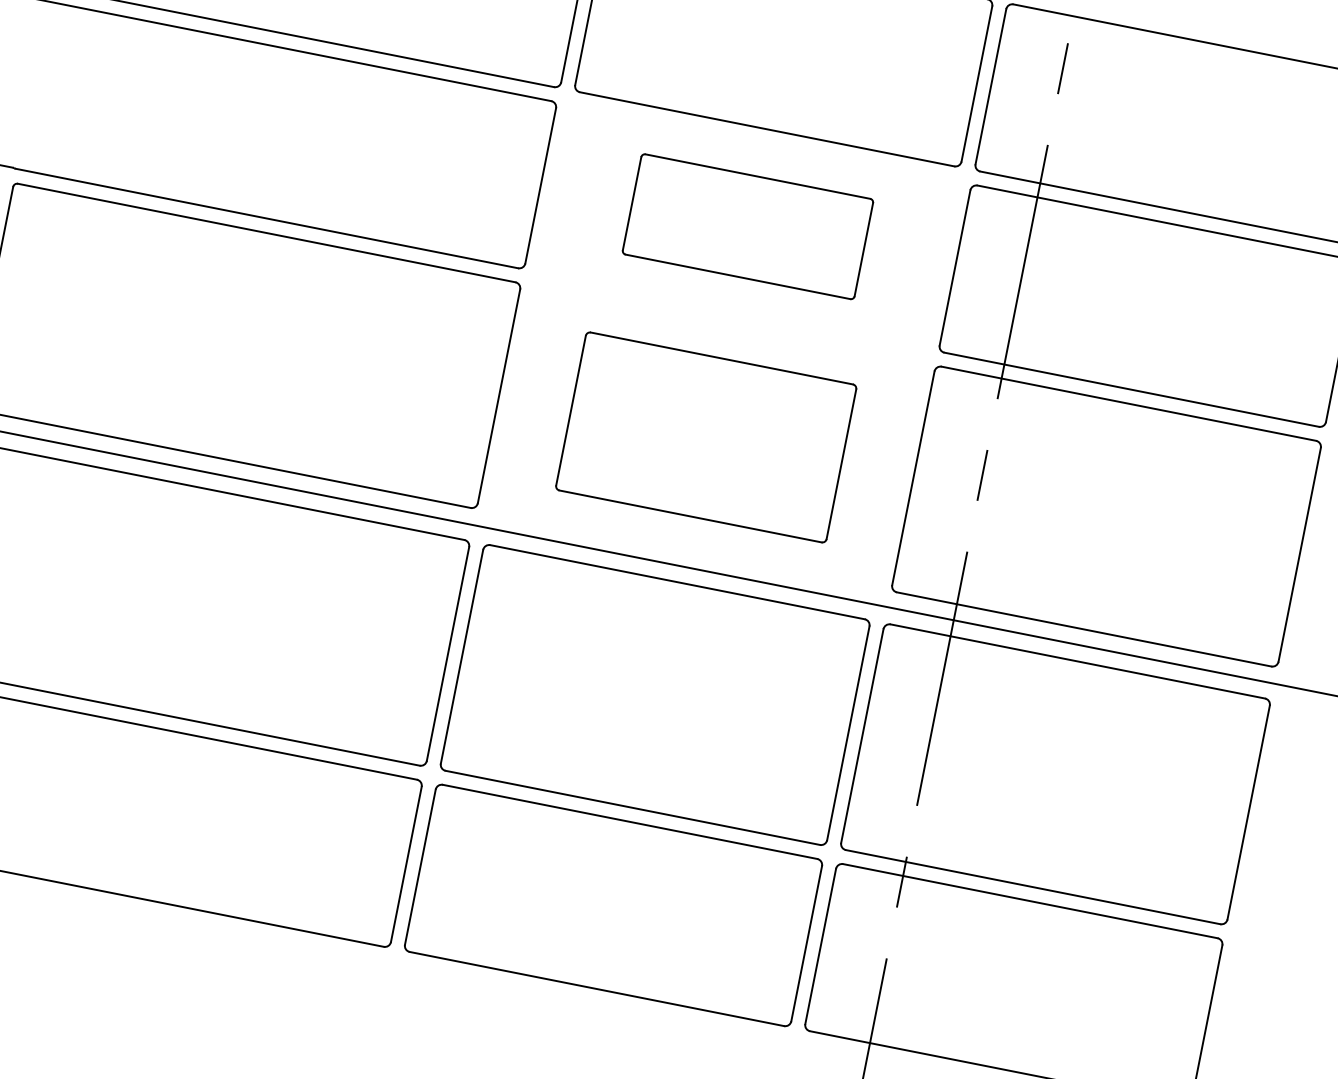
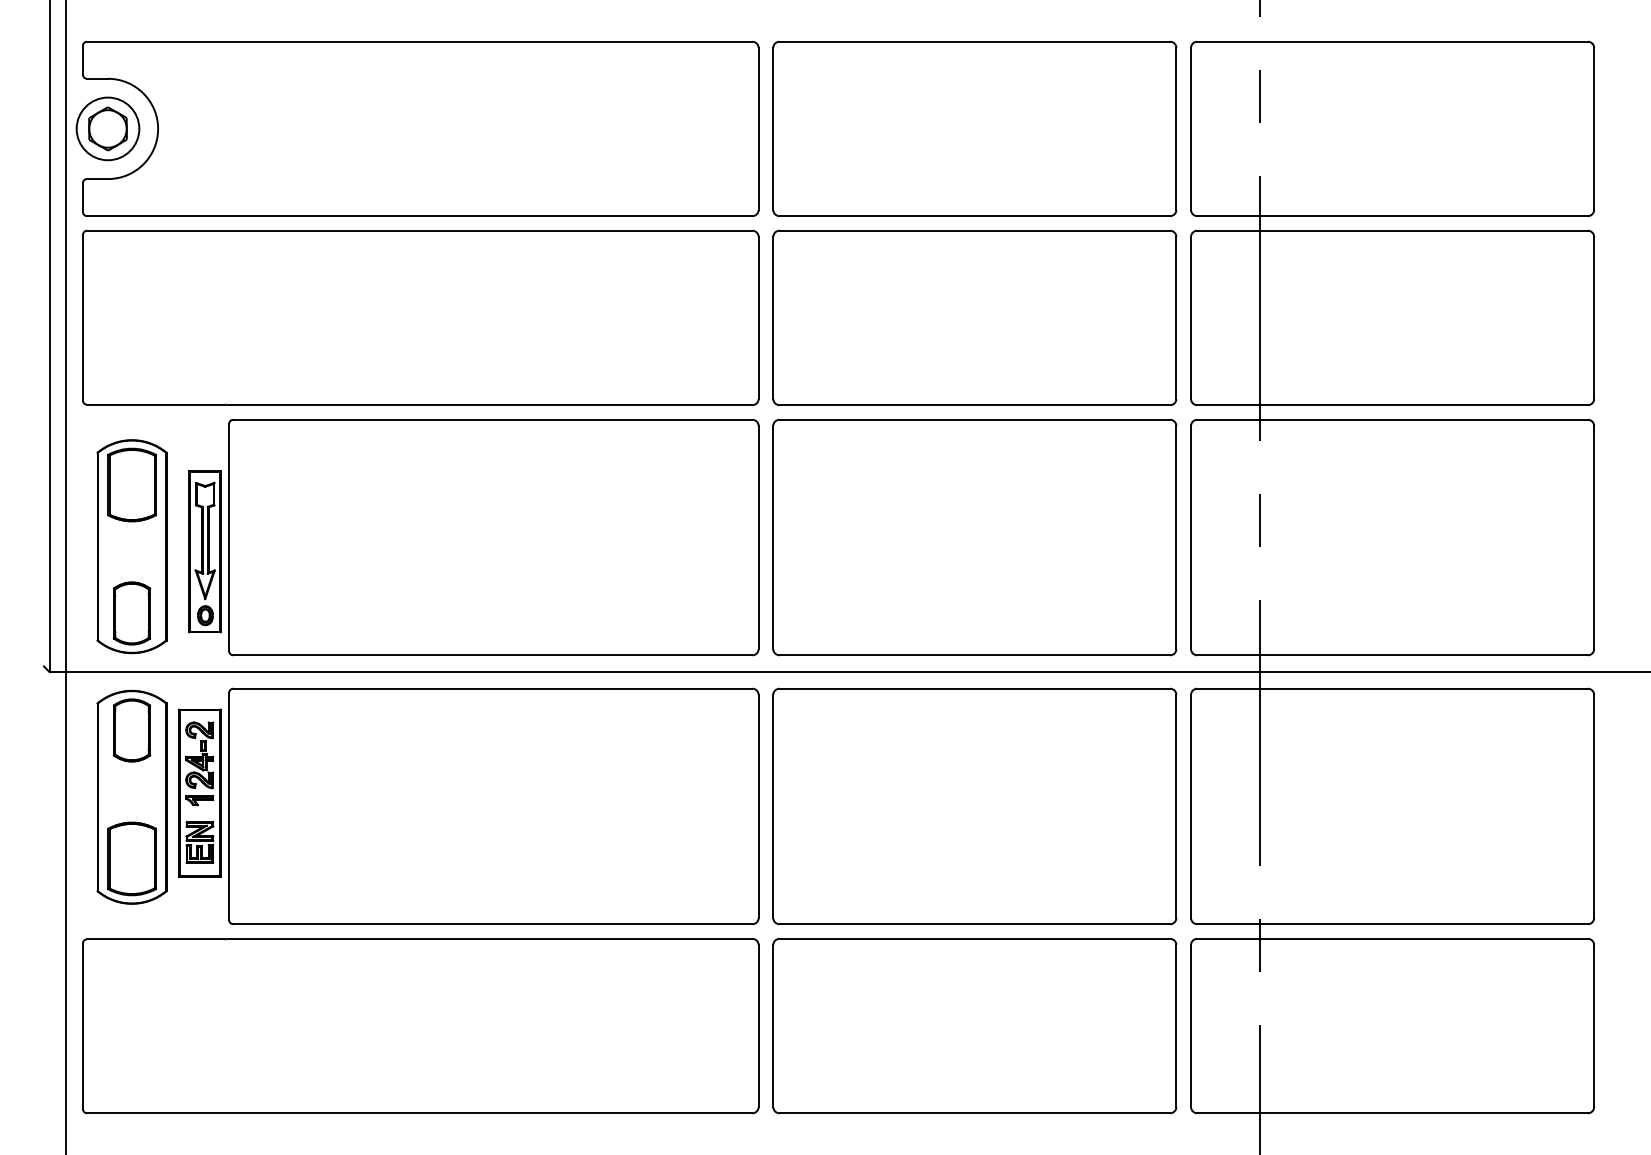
part: (747, 226) -> (974, 317), size x1.67
part: (705, 437) -> (974, 537), size x1.43

